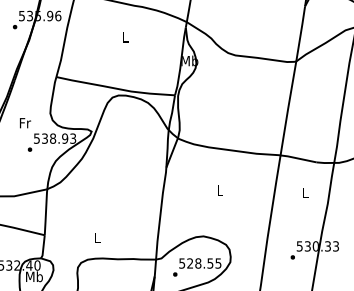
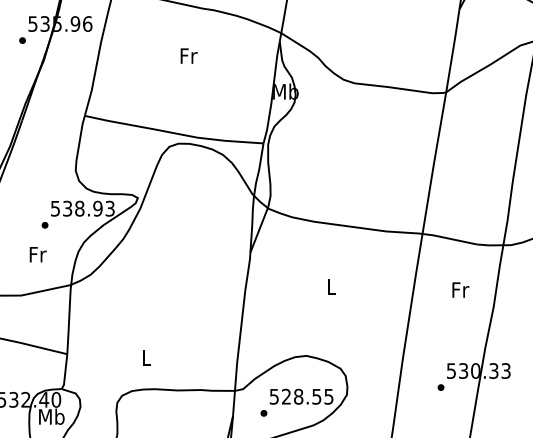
text: (125, 37) -> (188, 56), L -> Fr
text: (25, 123) -> (38, 255), moved
text: (305, 192) -> (460, 289), L -> Fr

